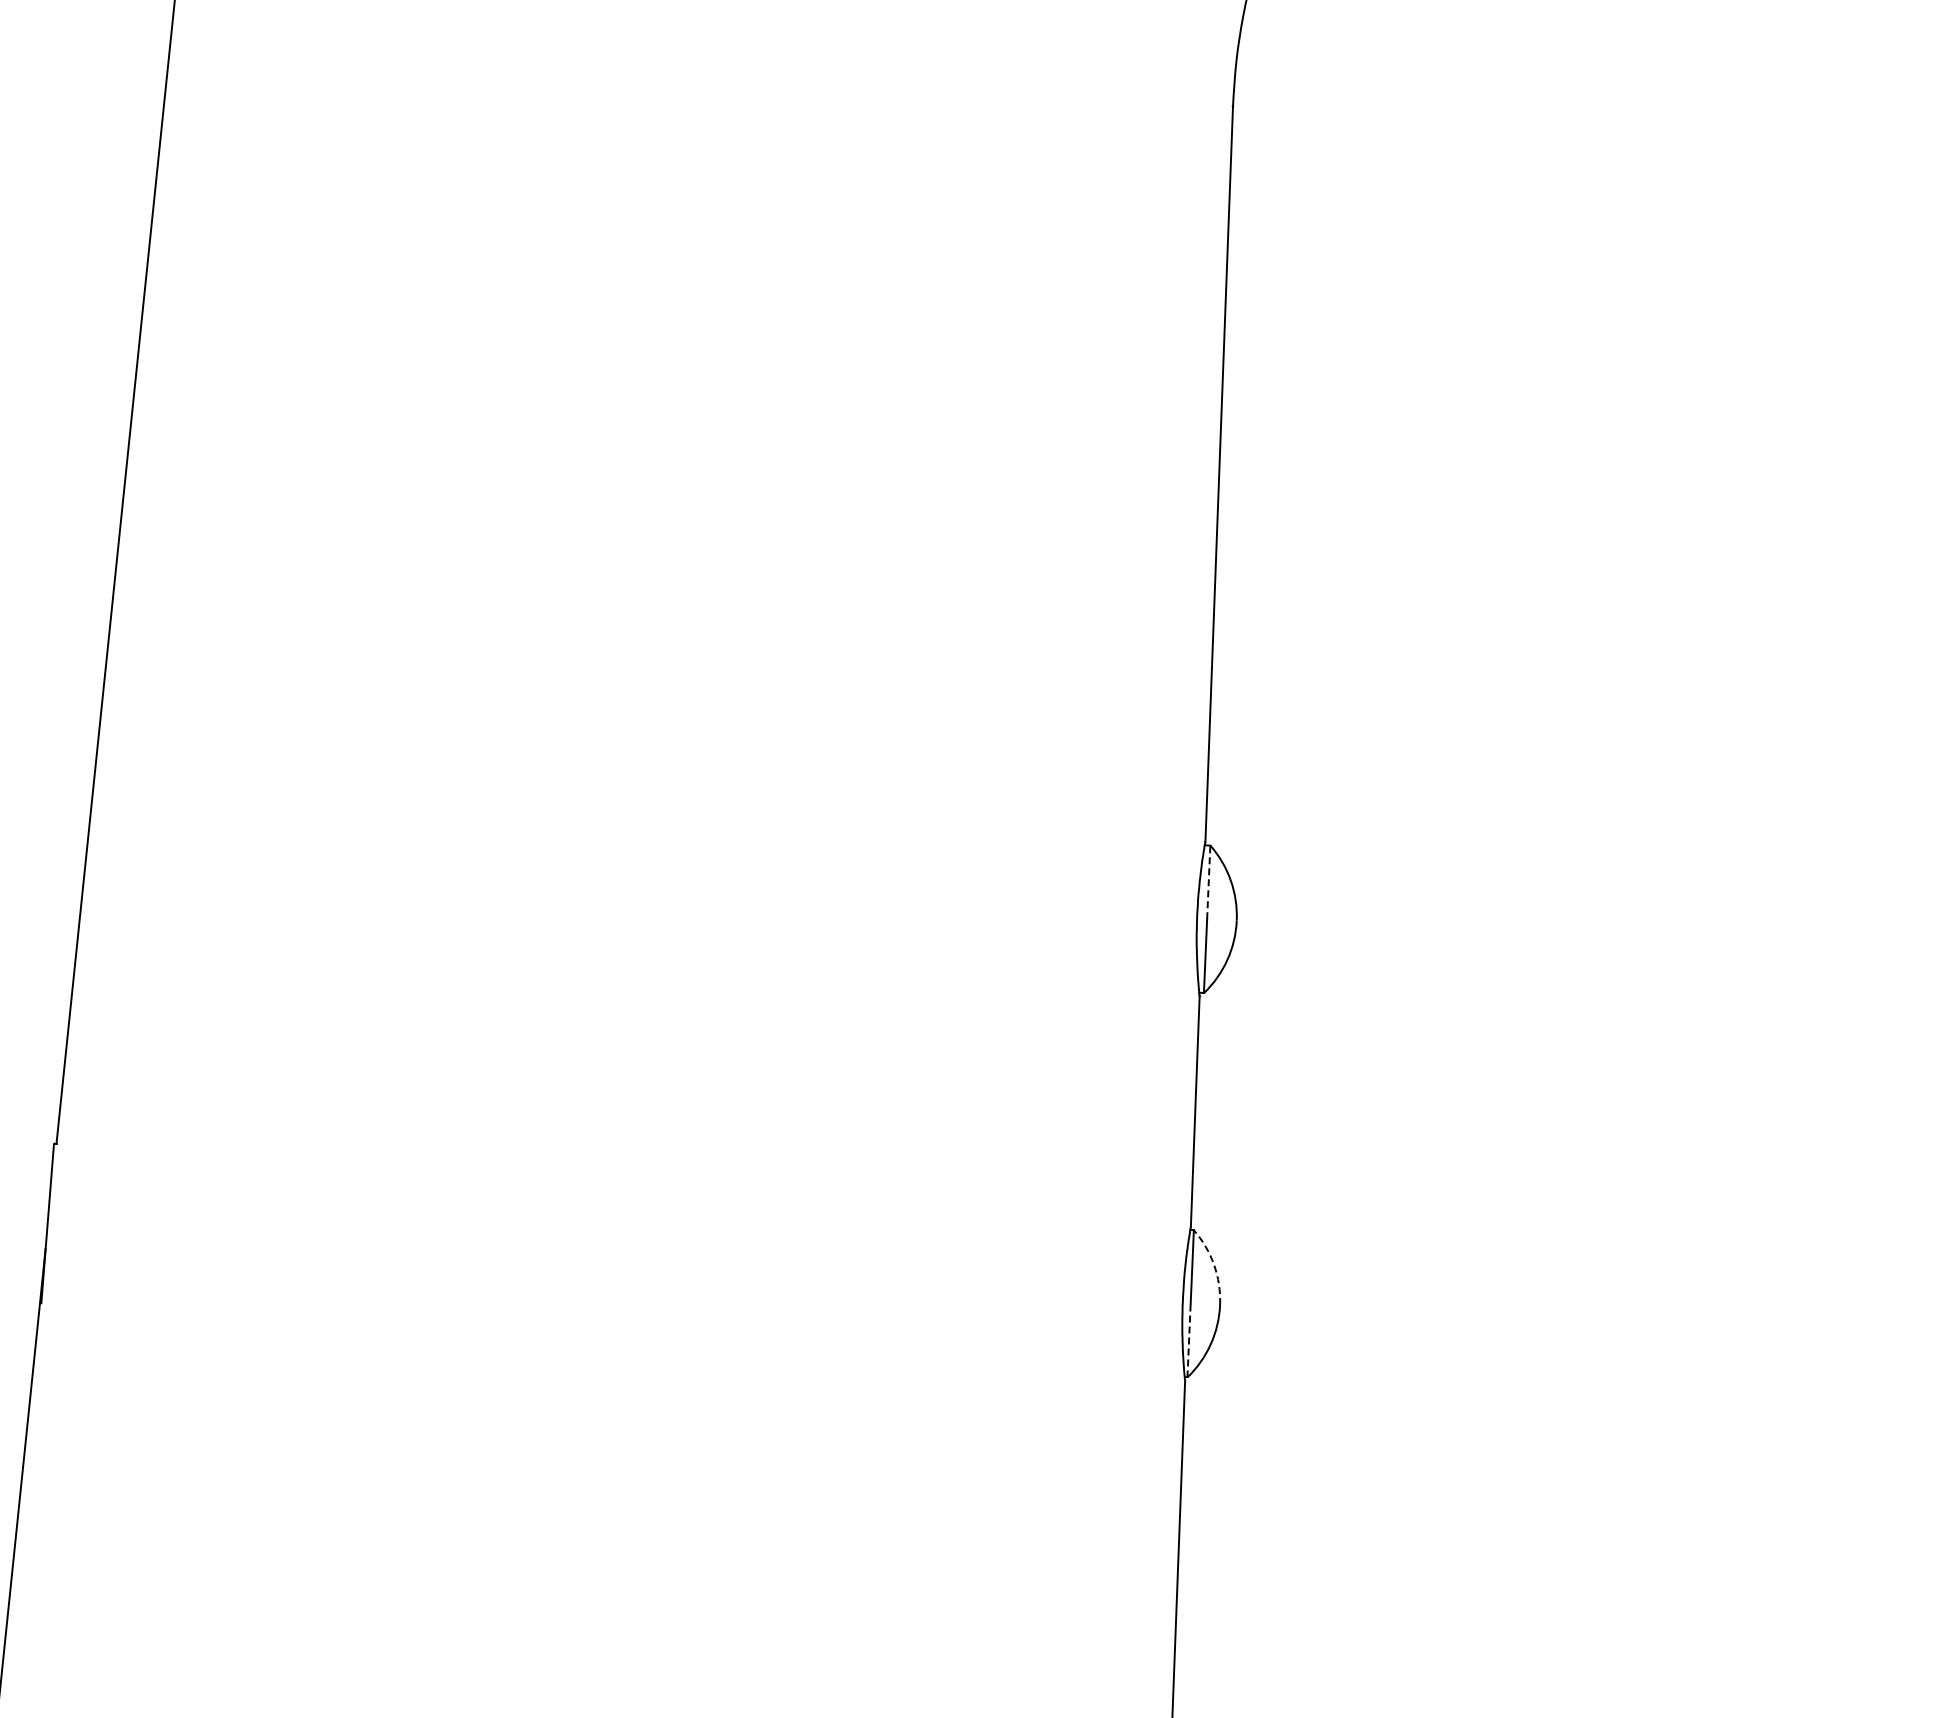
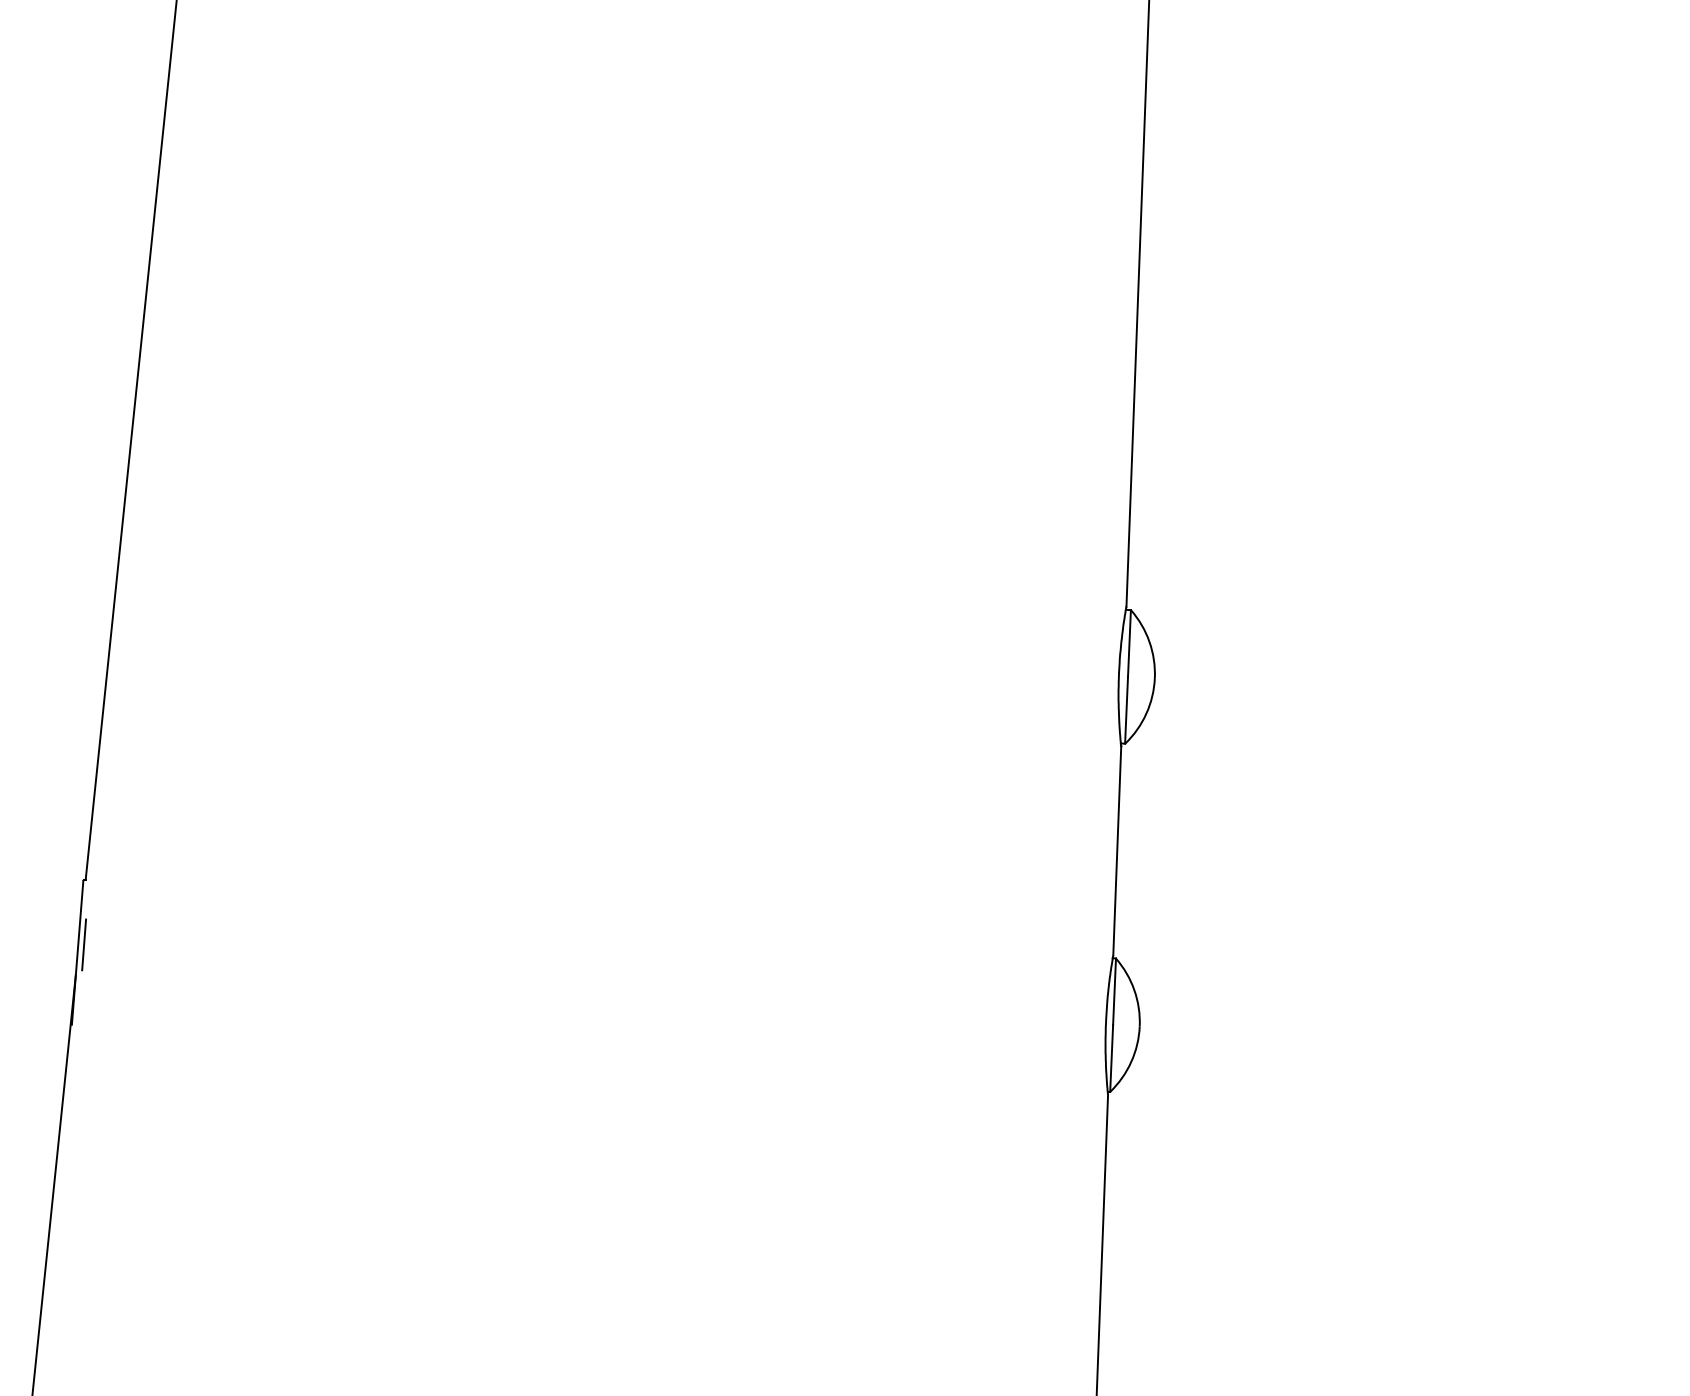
line: (1208, 882) -> (1129, 643), dashed -> solid
line: (54, 1215) -> (83, 945), added
arc: (1214, 1265) -> (1134, 990), dashed -> solid
line: (1189, 1340) -> (1112, 1058), dashed -> solid

